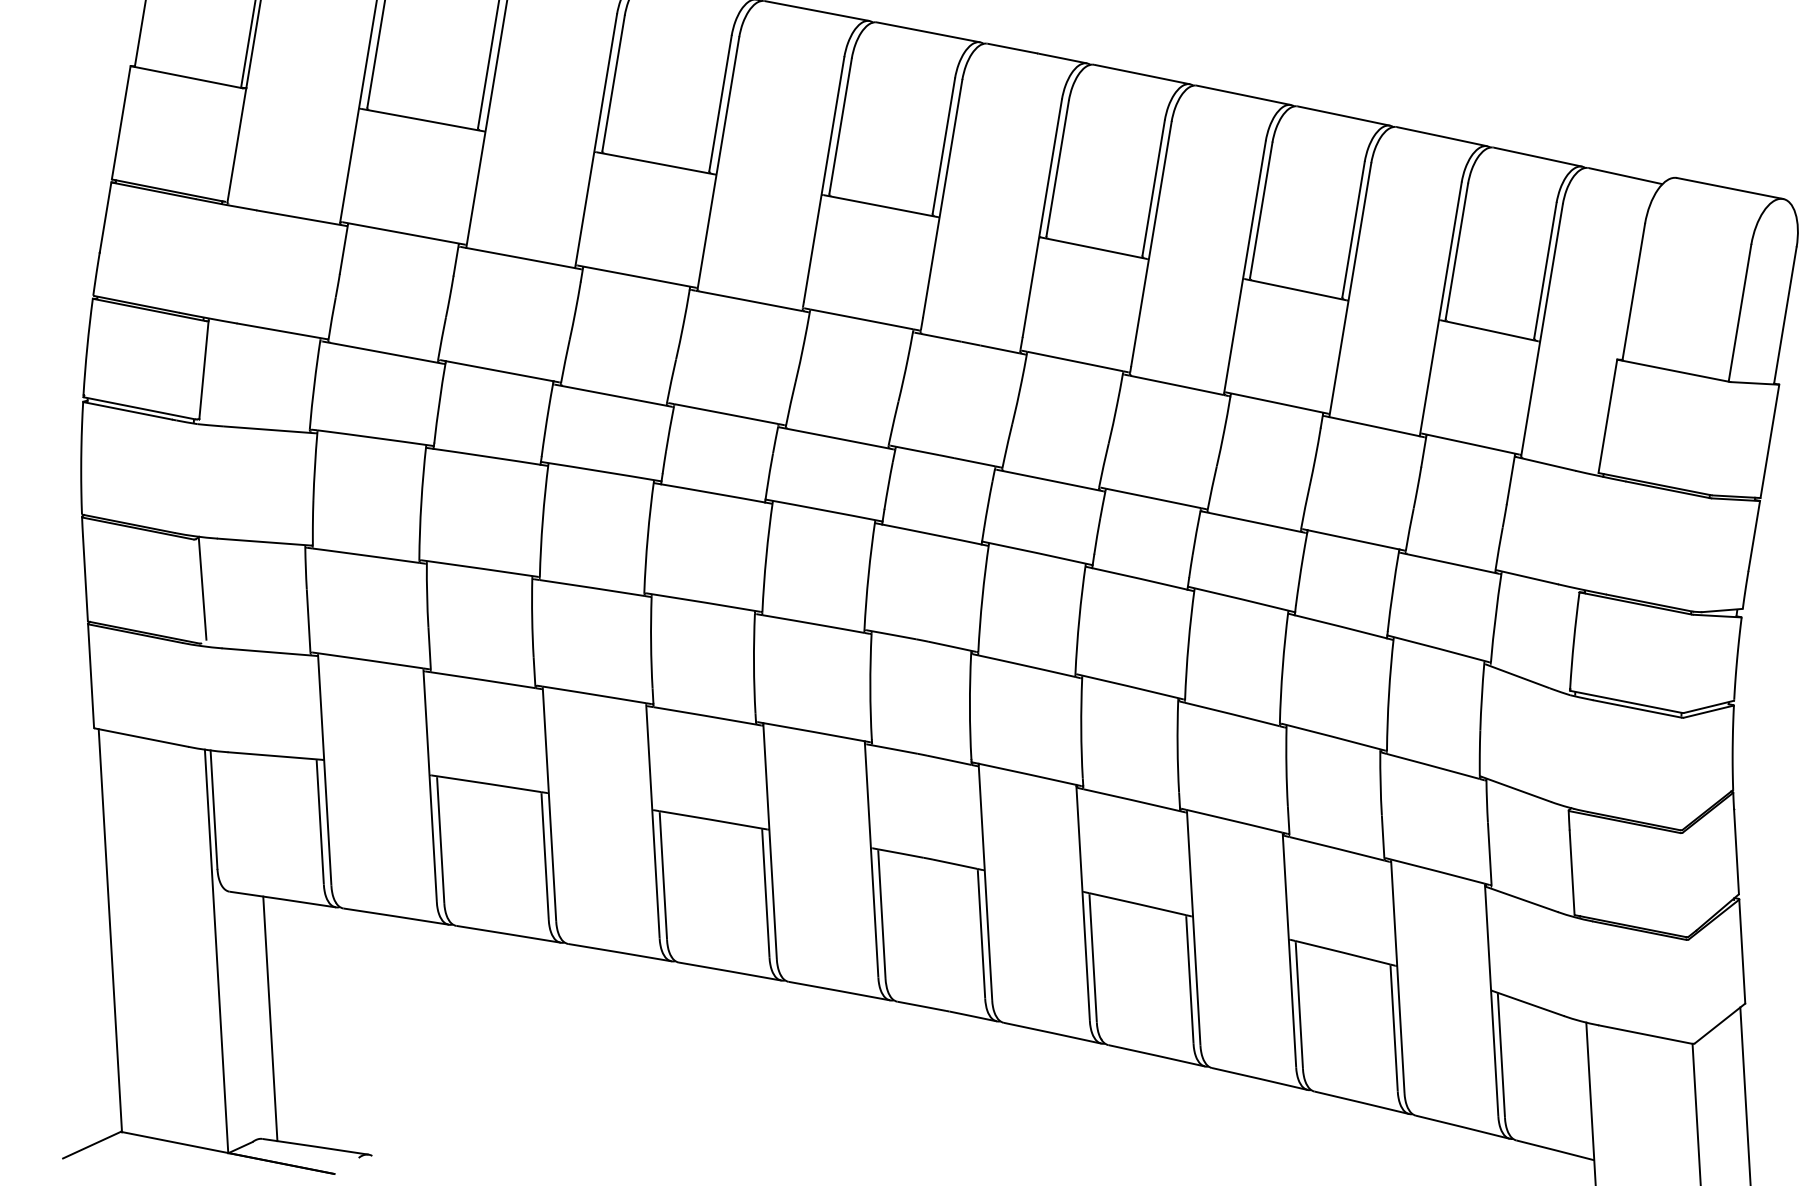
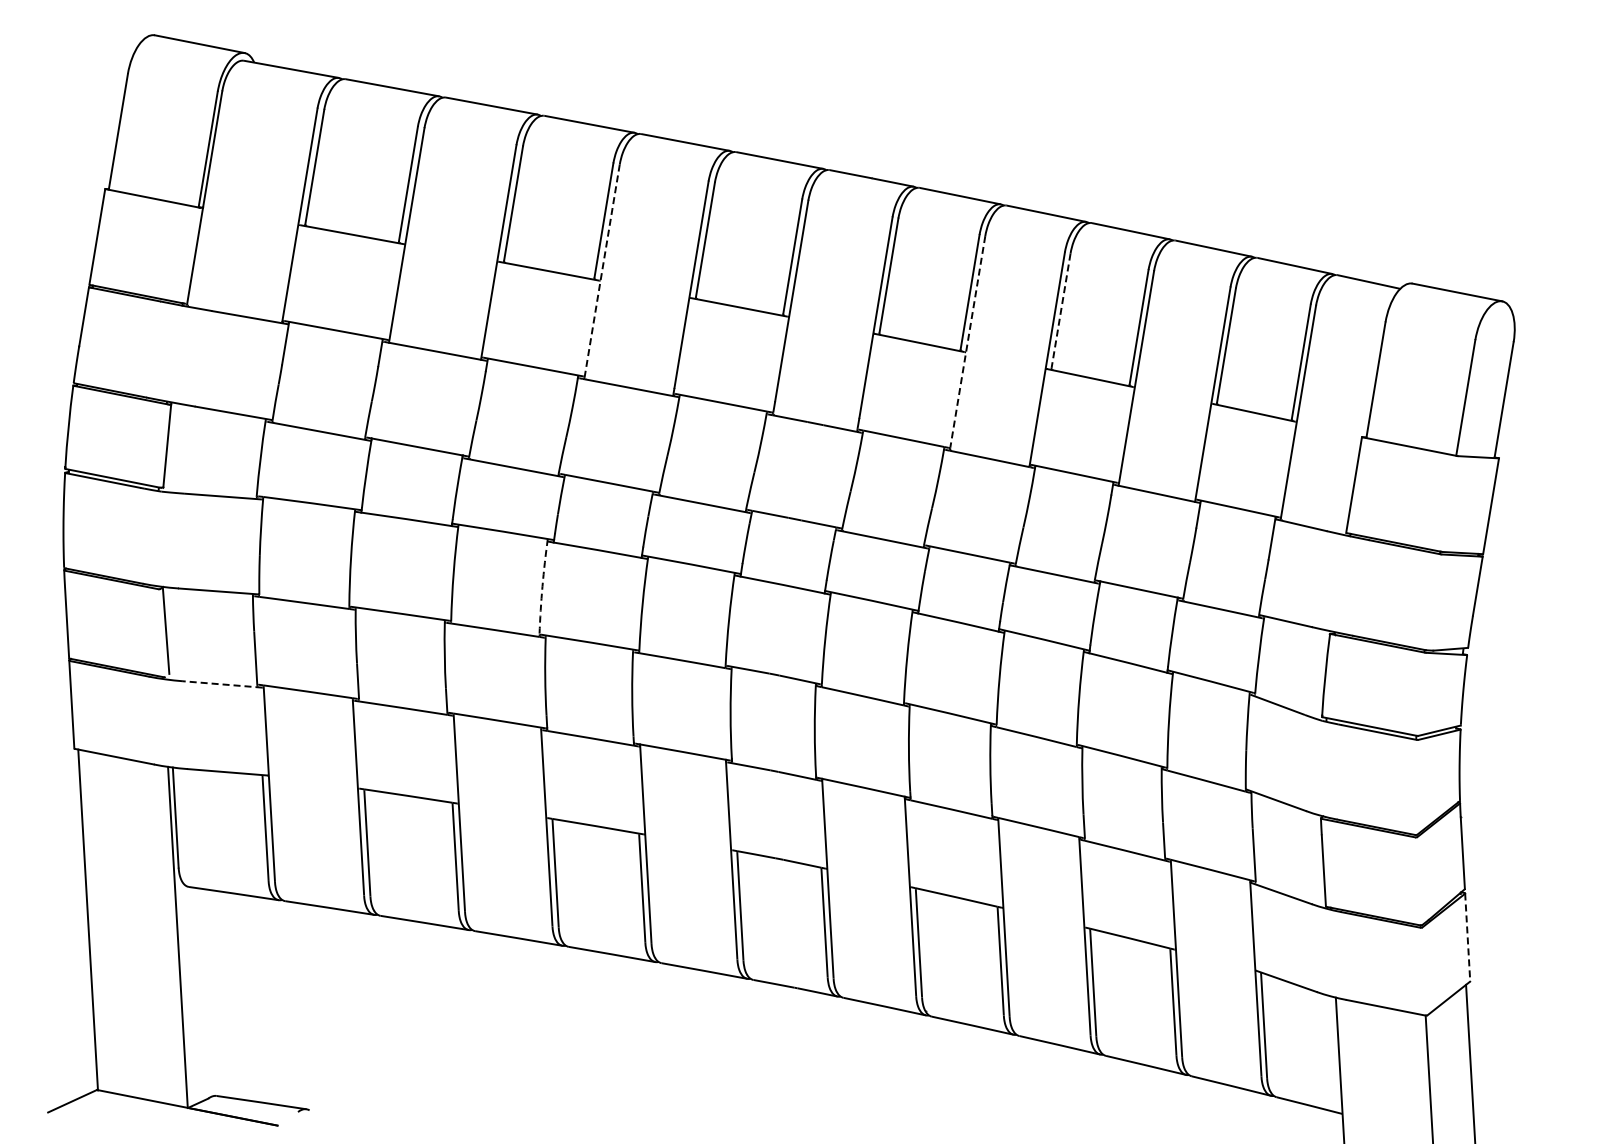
line: (718, 162) -> (602, 270), solid -> dashed
line: (1261, 209) -> (1061, 310), solid -> dashed
line: (1151, 244) -> (968, 339), solid -> dashed
arc: (647, 536) -> (542, 586), solid -> dashed
line: (269, 652) -> (222, 684), solid -> dashed
line: (1742, 951) -> (1467, 937), solid -> dashed
line: (270, 1018) -> (223, 994), removed

